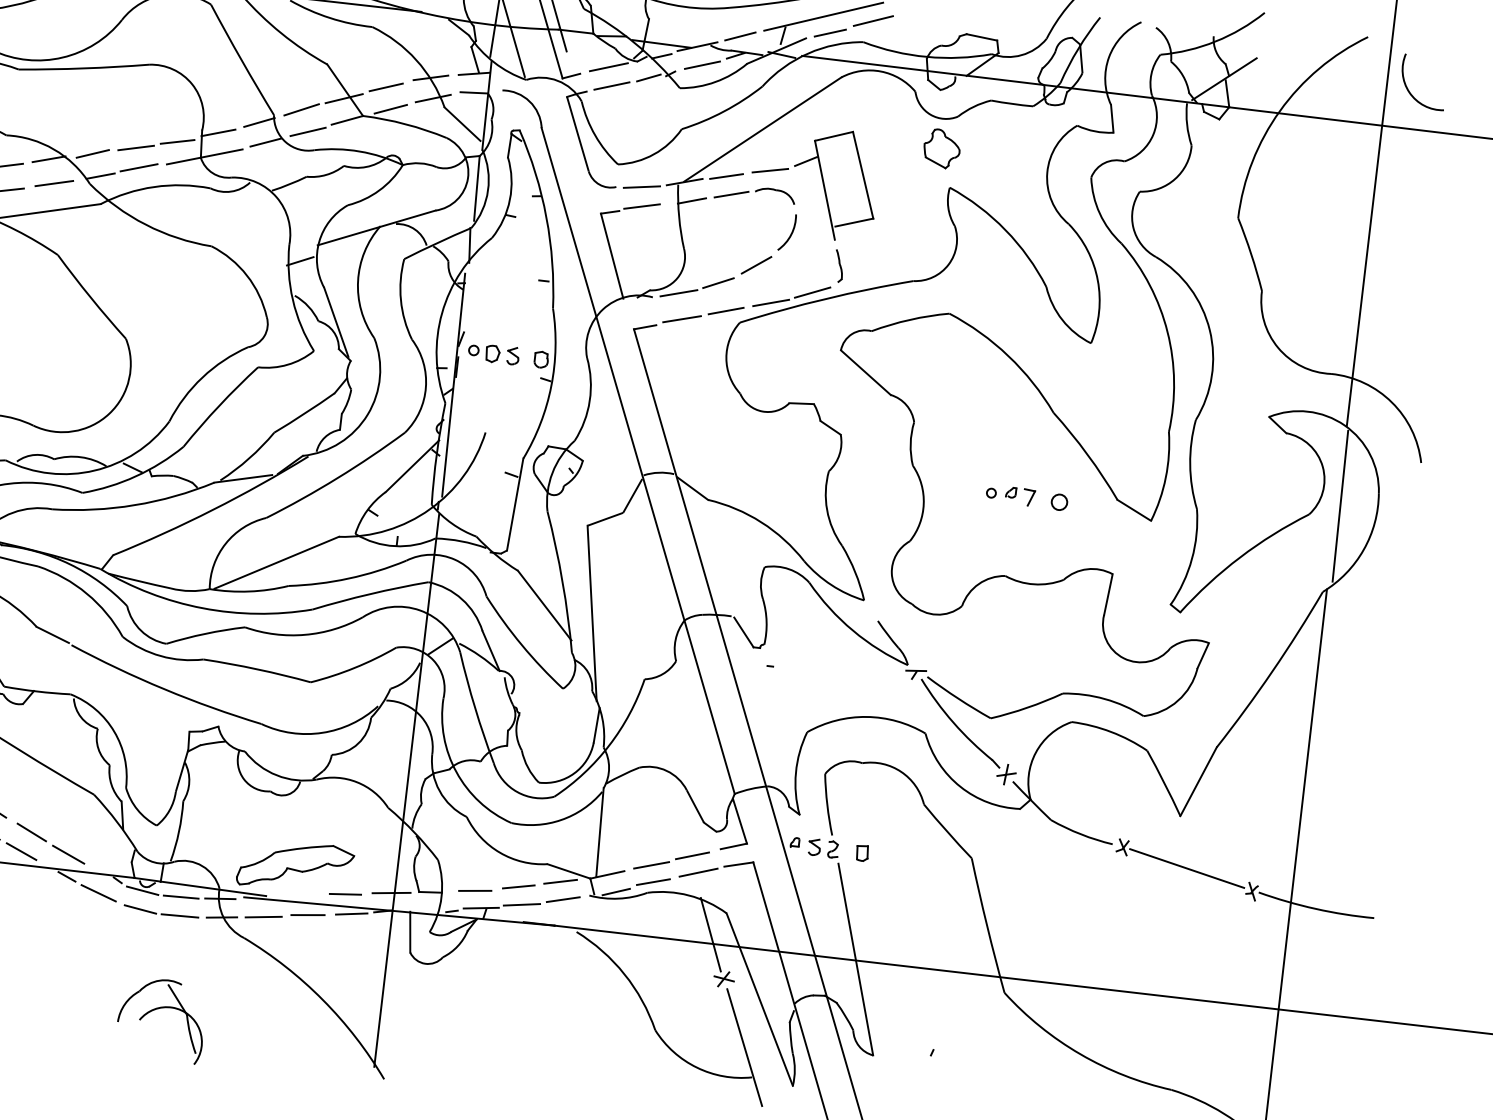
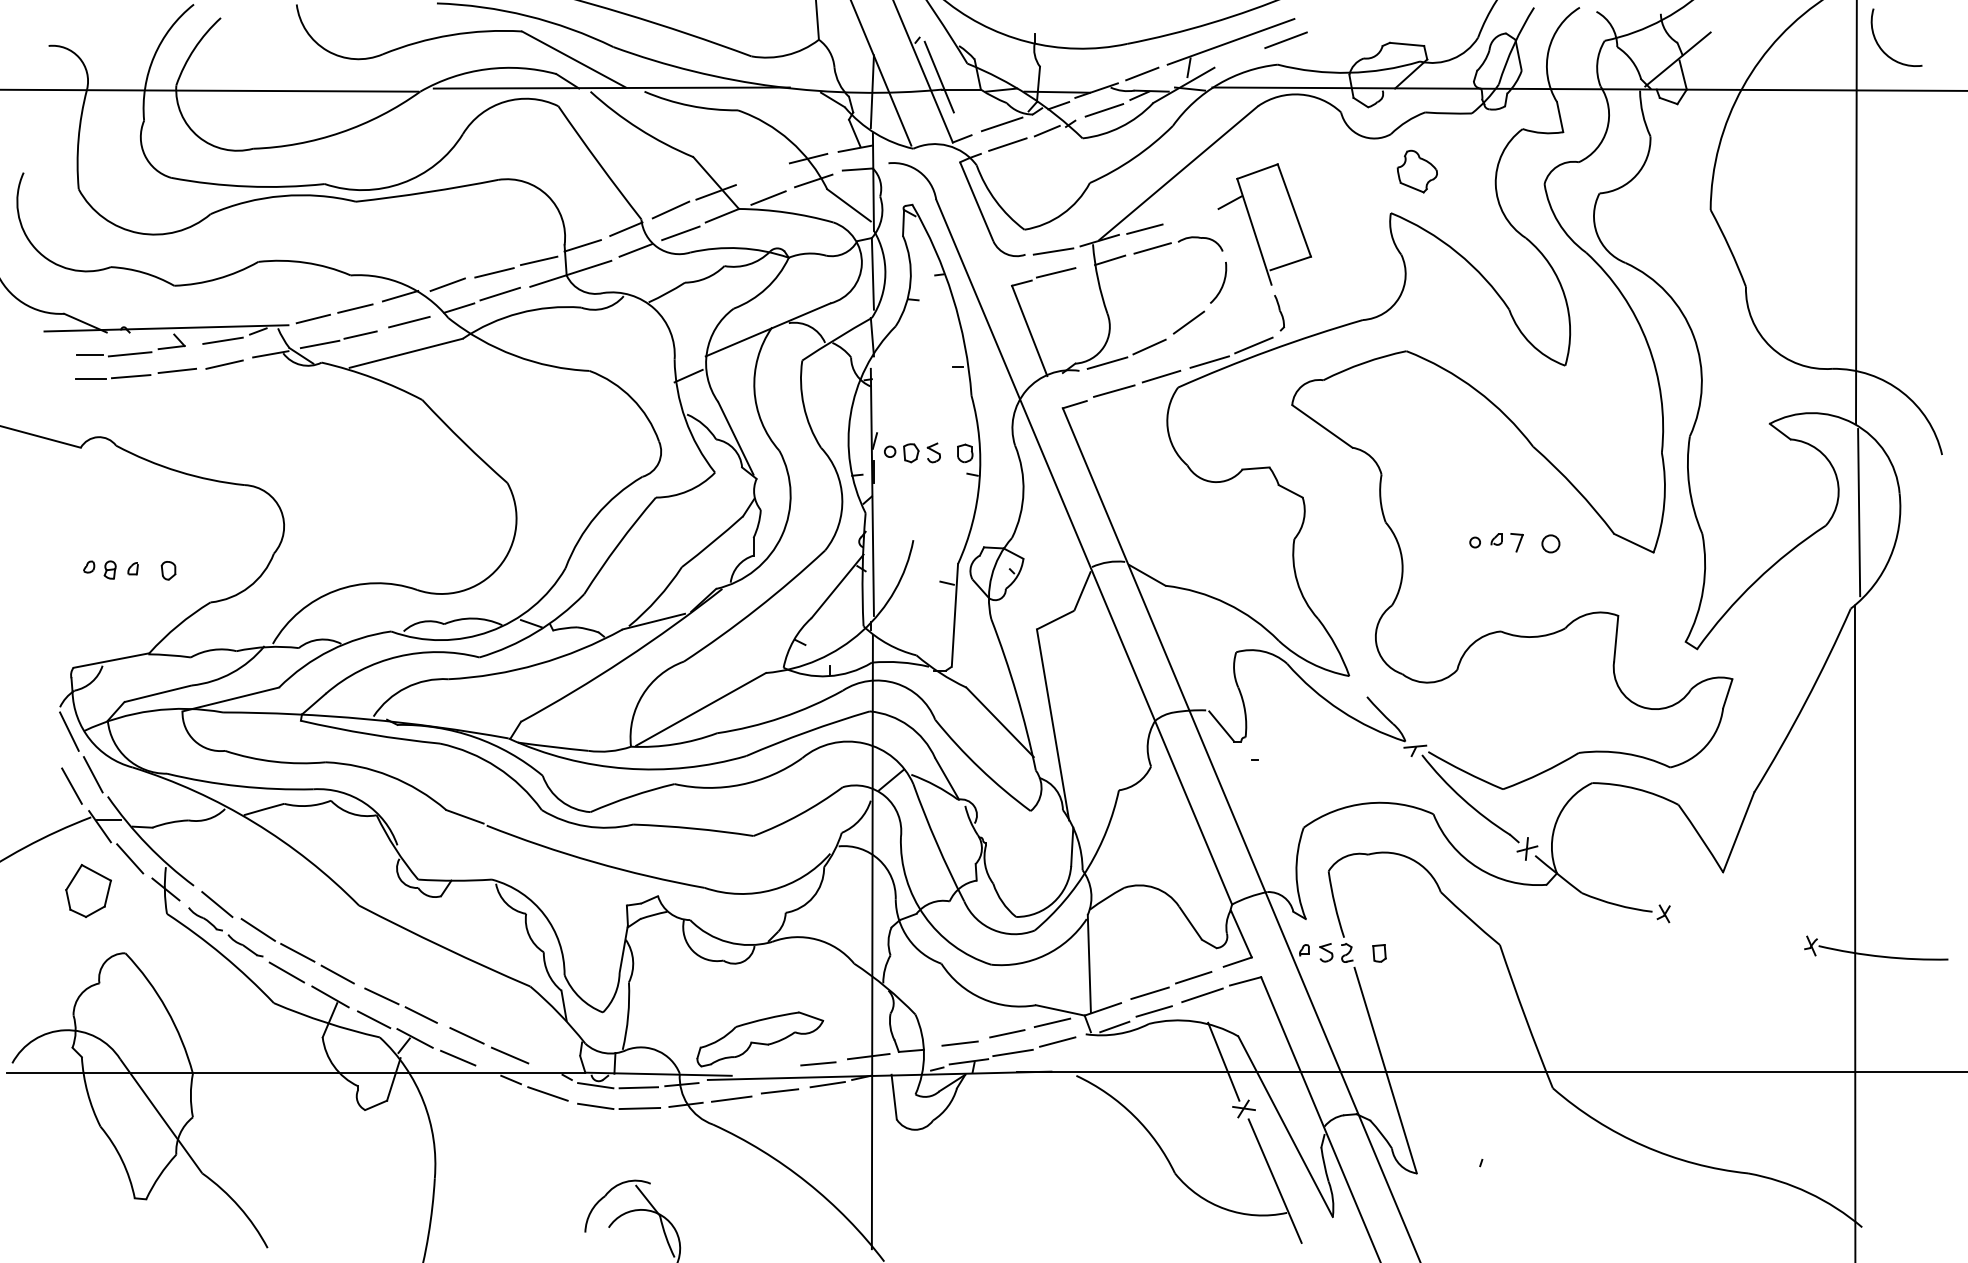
line: (830, 32) -> (1240, 58), removed
line: (385, 87) -> (760, 174), removed
part: (941, 148) -> (1416, 171), moved
line: (769, 170) -> (1191, 217), removed
line: (1187, 868) -> (1737, 928), removed

